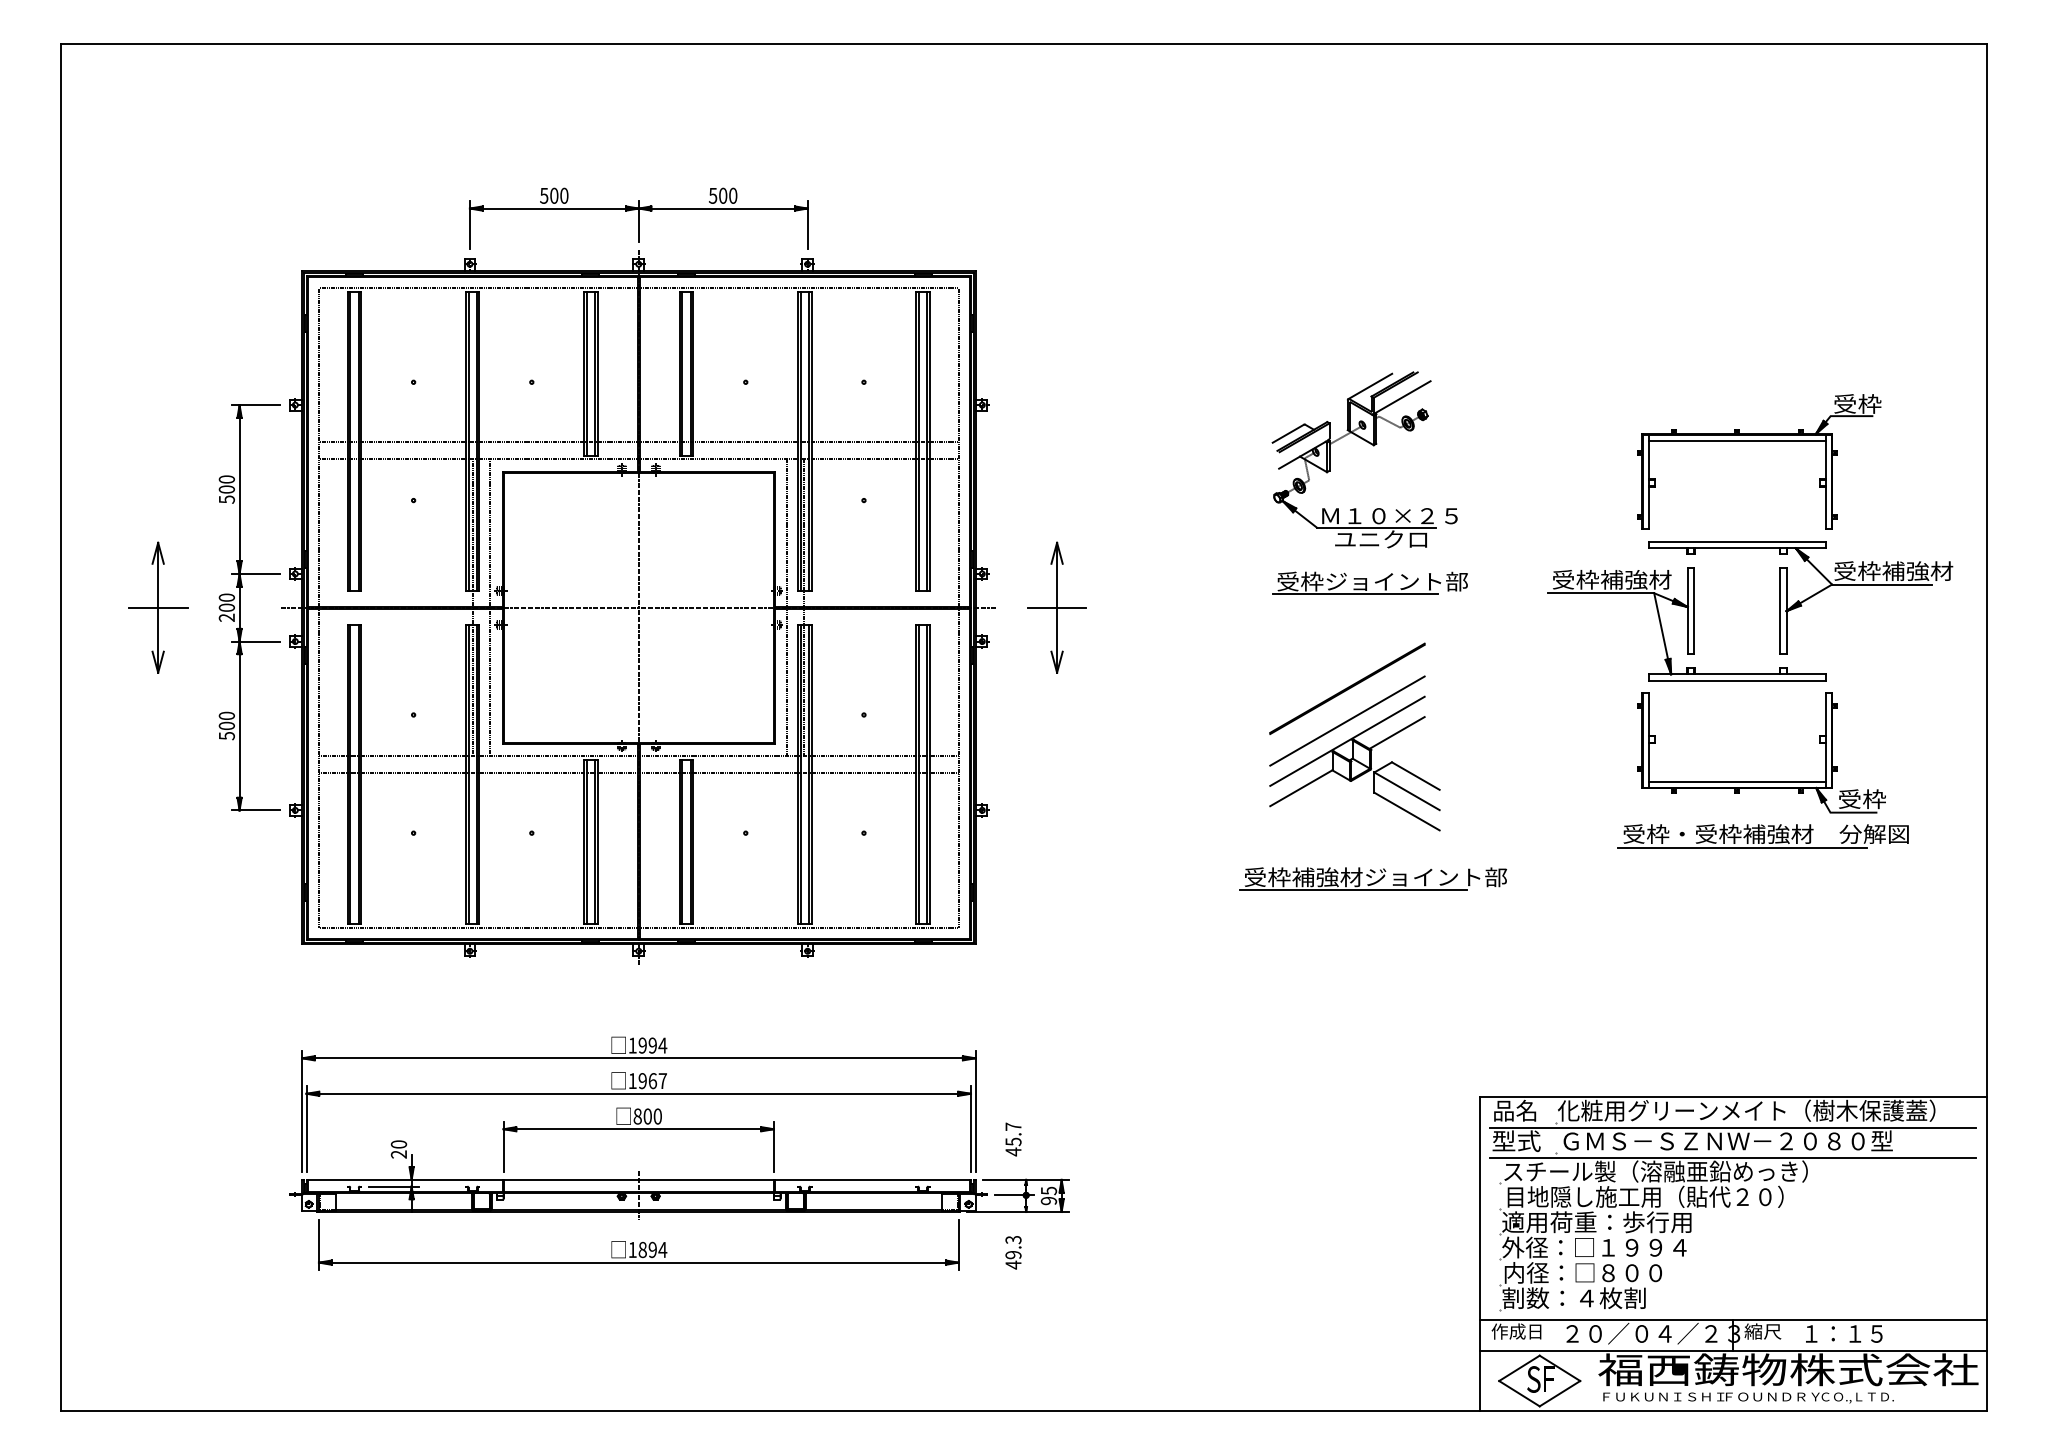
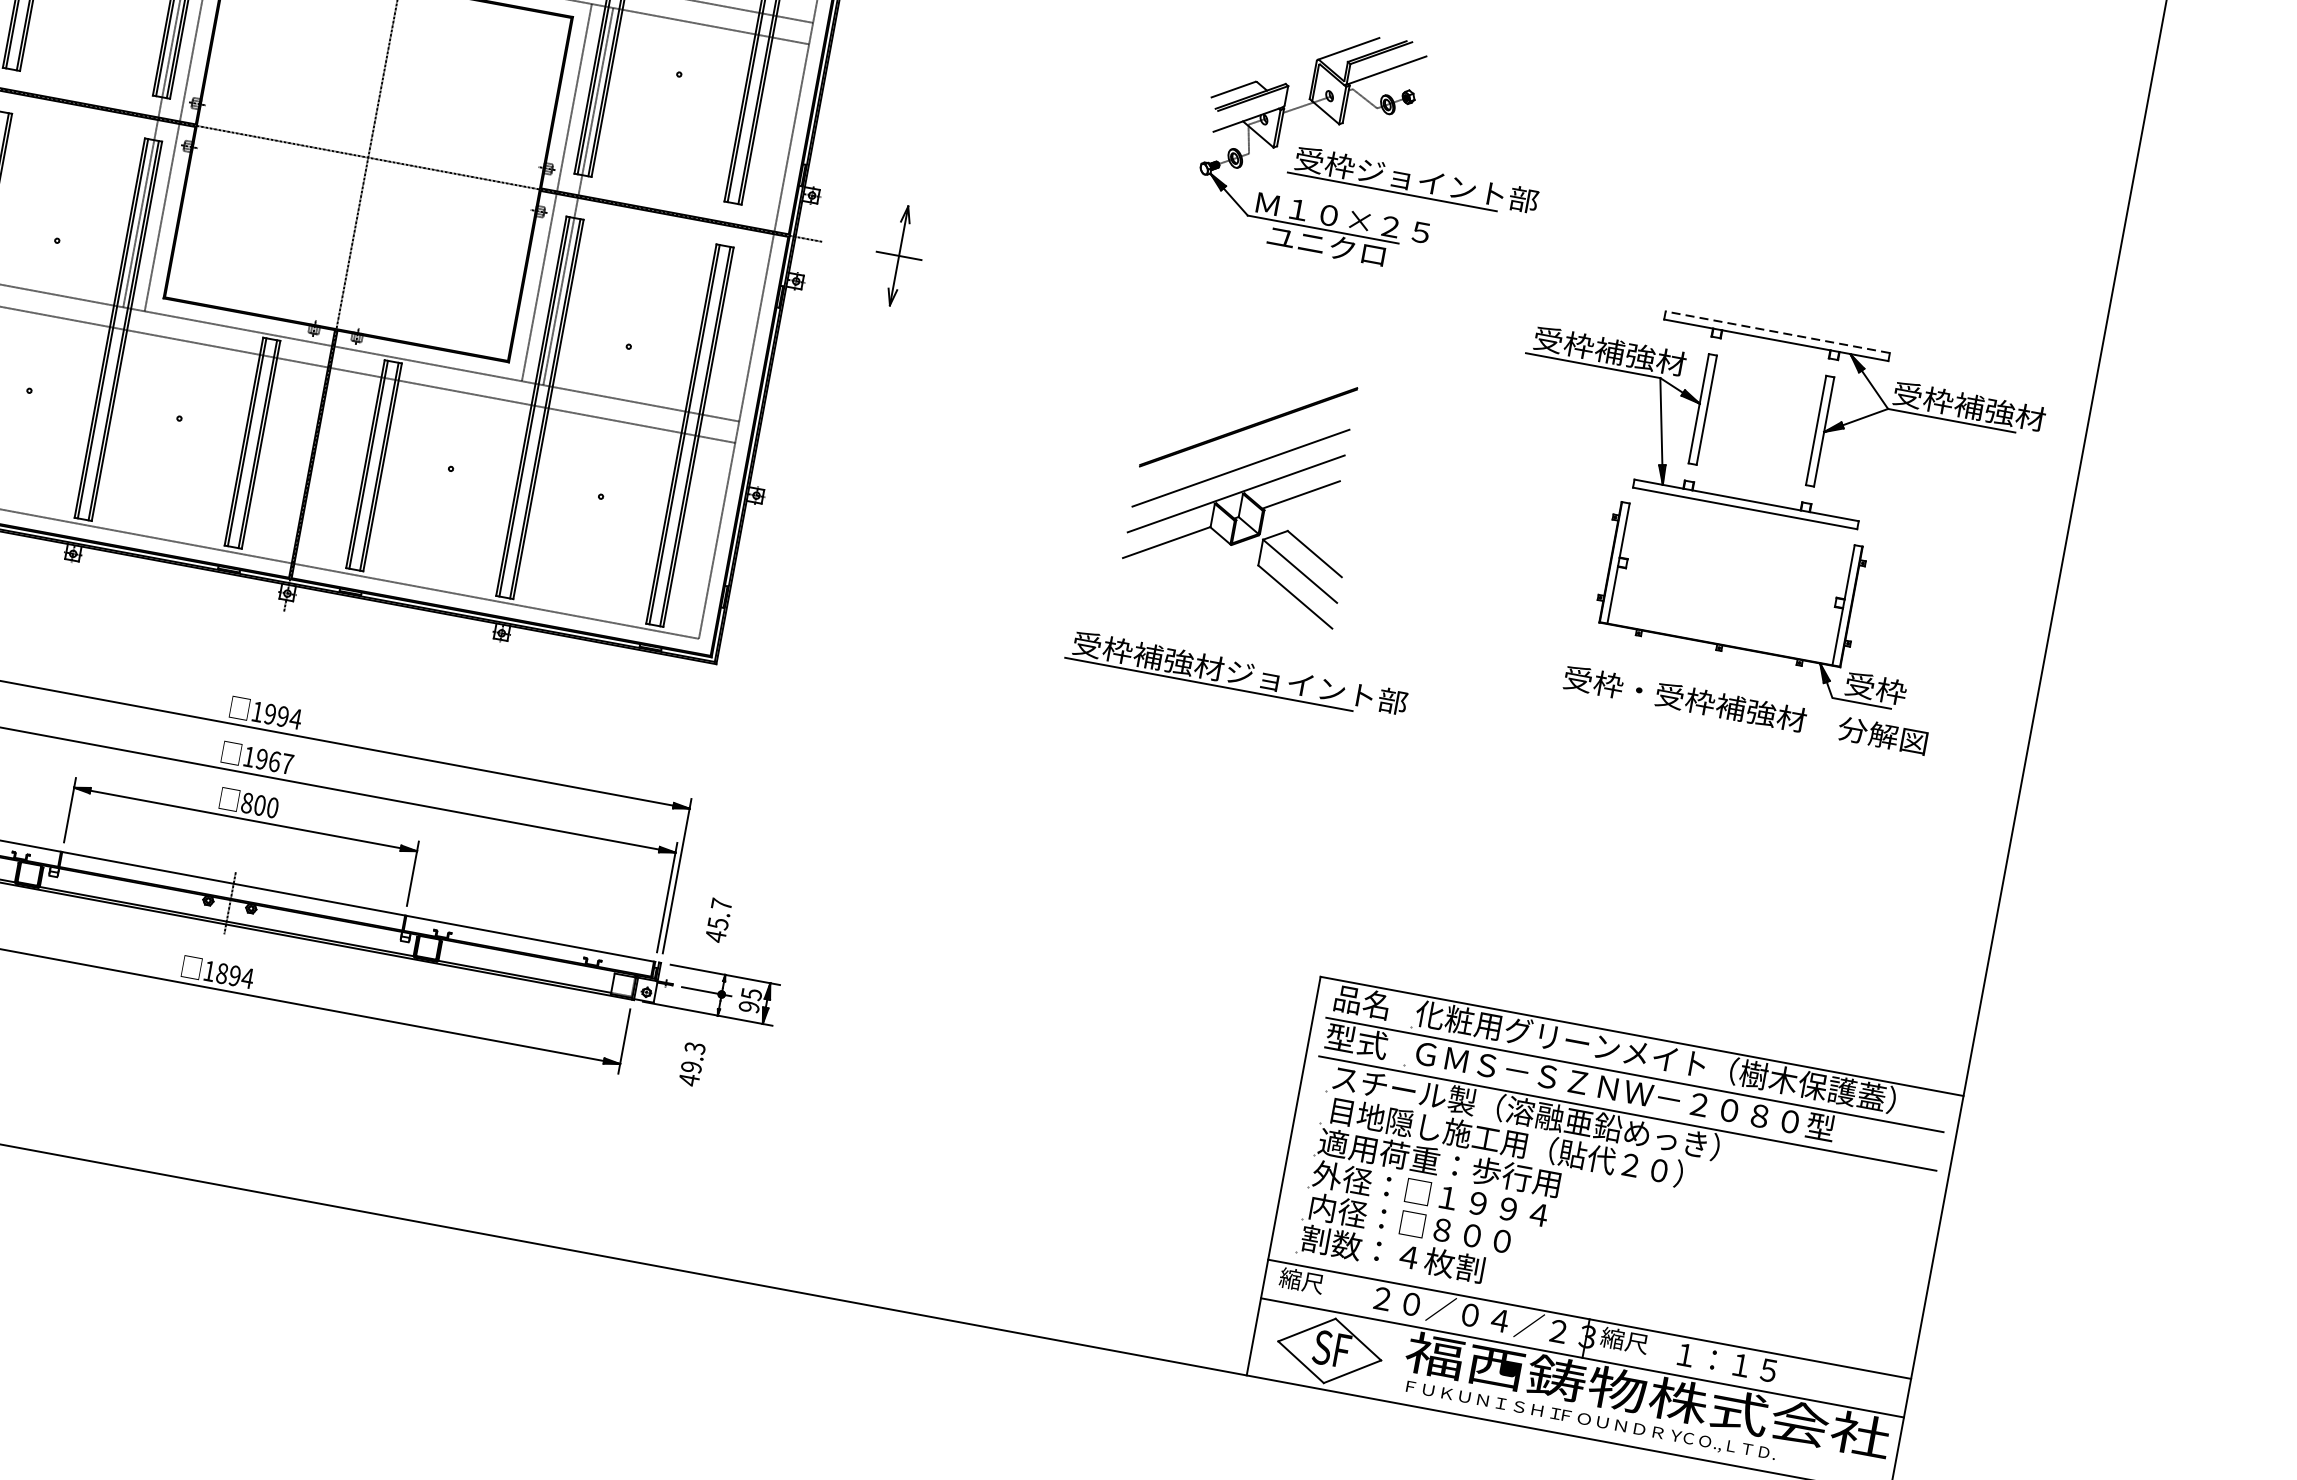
part: (1759, 441) -> (1829, 210), removed
line: (1736, 541) -> (1776, 331), solid -> dashed
part: (1369, 582) -> (1412, 180), moved
part: (1056, 607) -> (898, 255), size x0.6
line: (1736, 781) -> (1720, 636), removed
line: (1742, 847) -> (1712, 721), removed
text: (1516, 1331) -> (1311, 1282), 作成日 -> 縮尺

